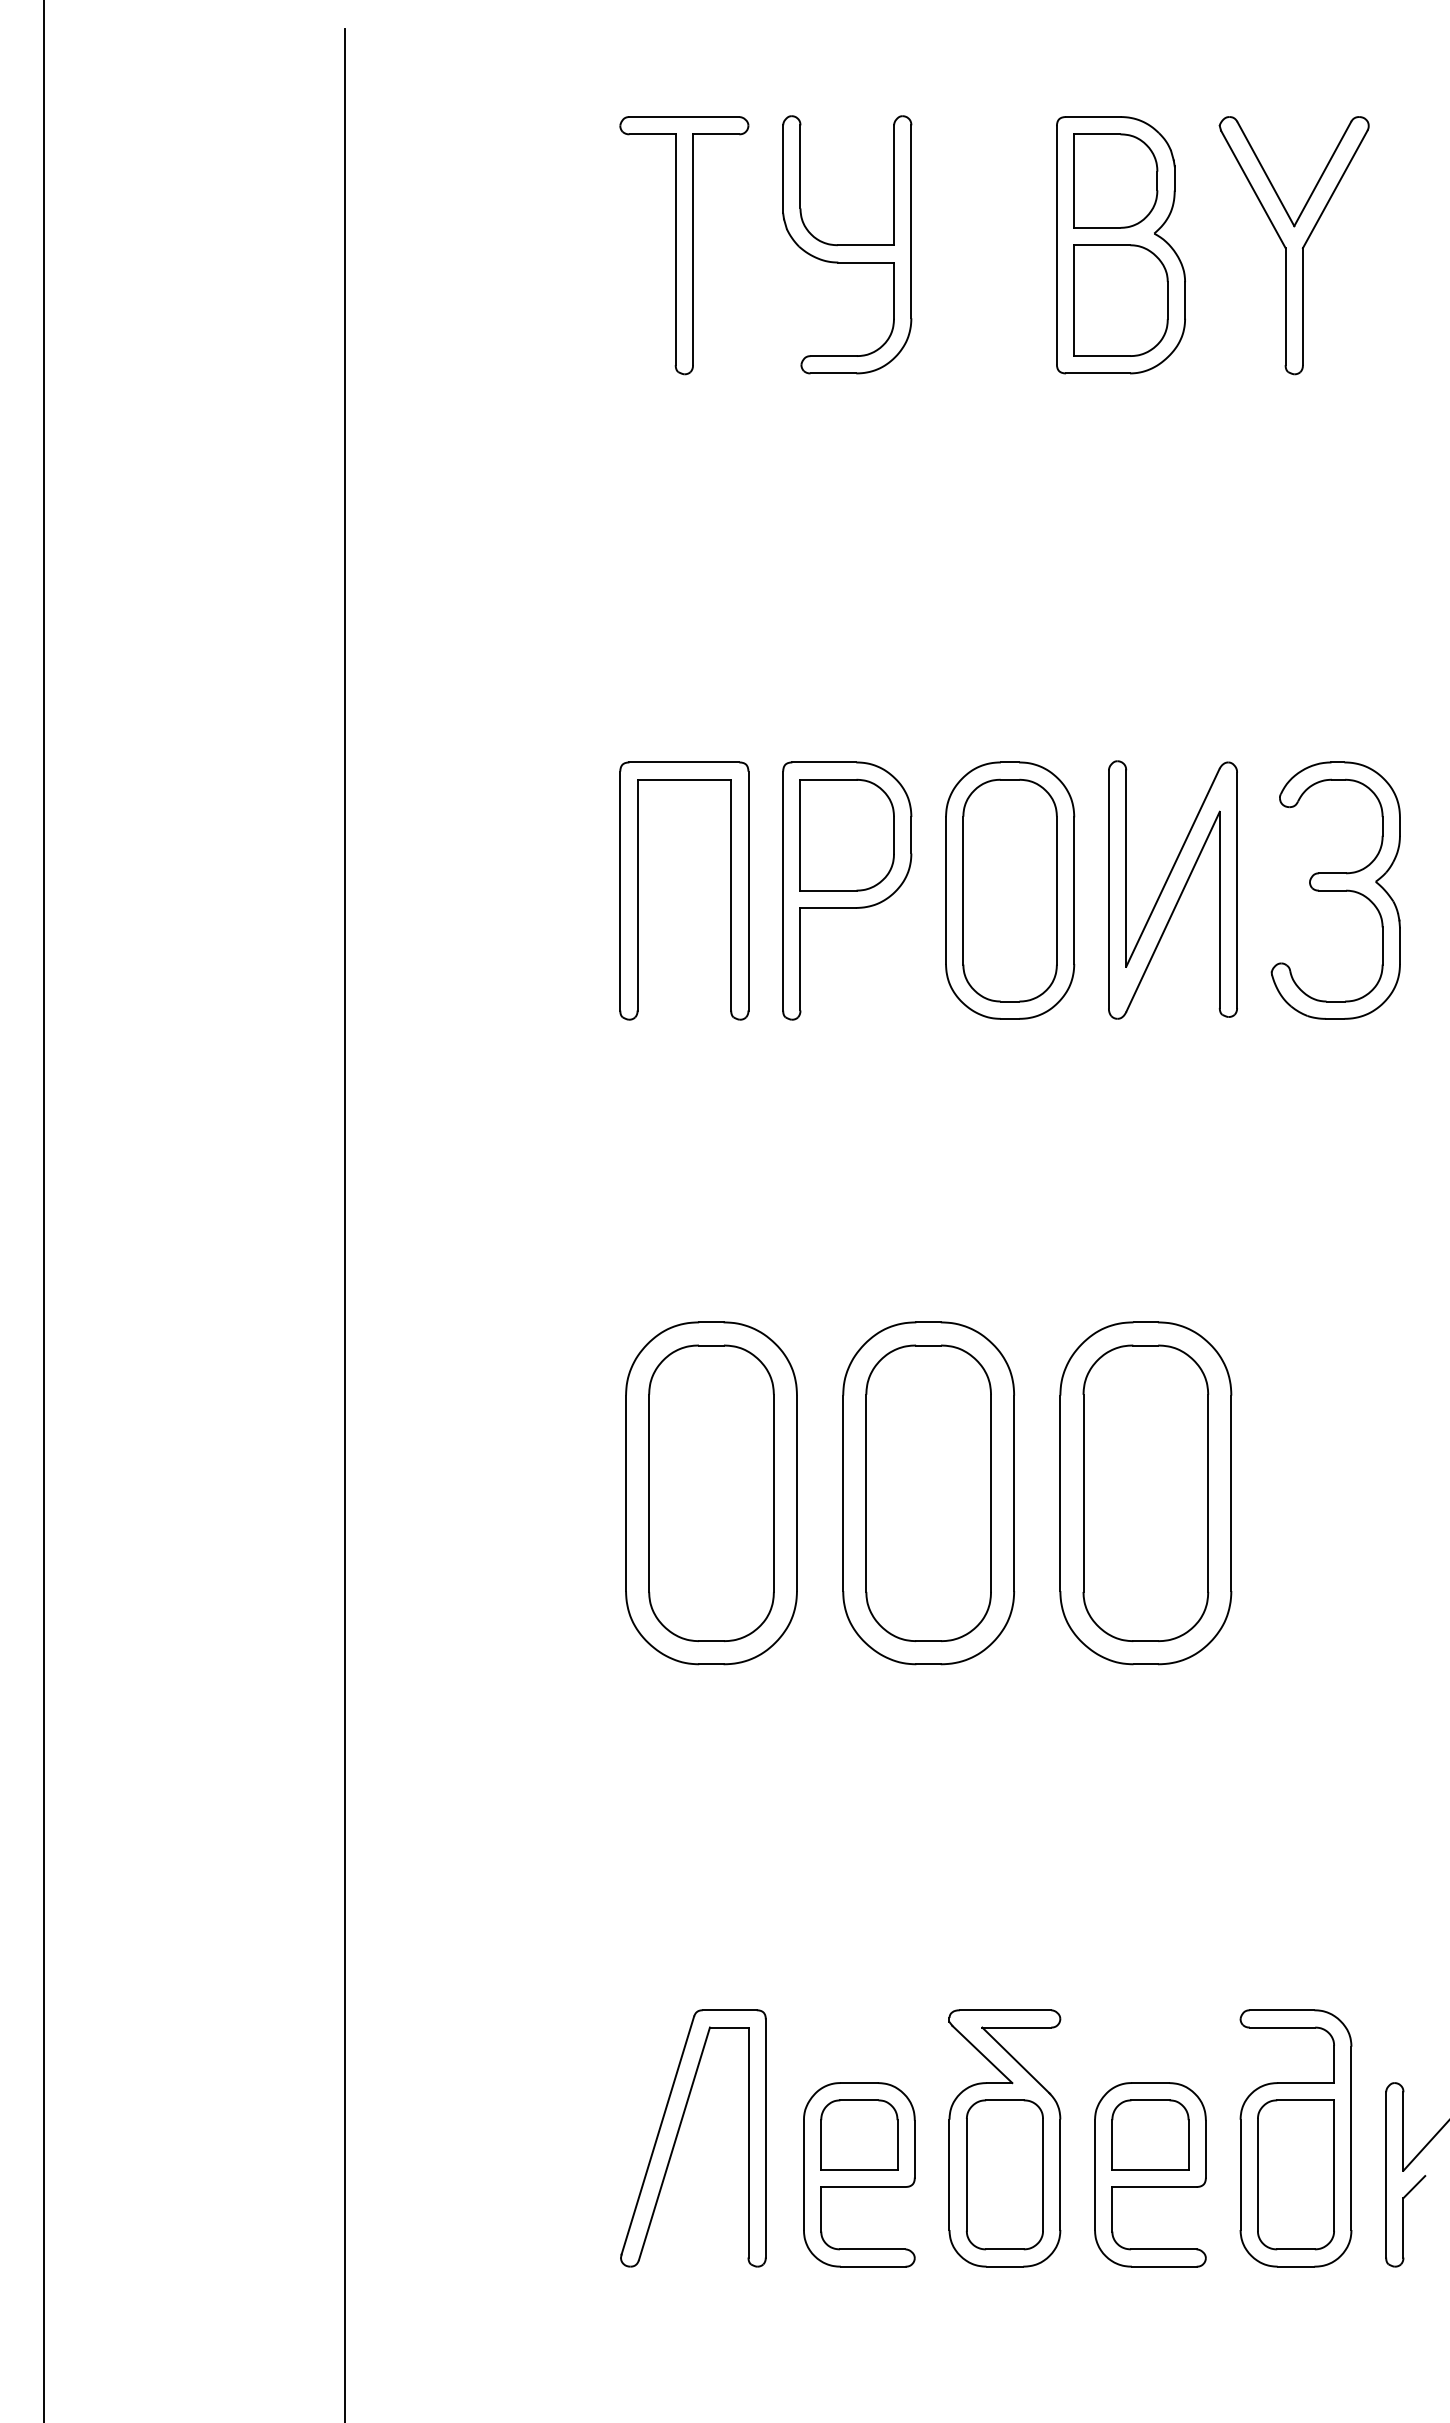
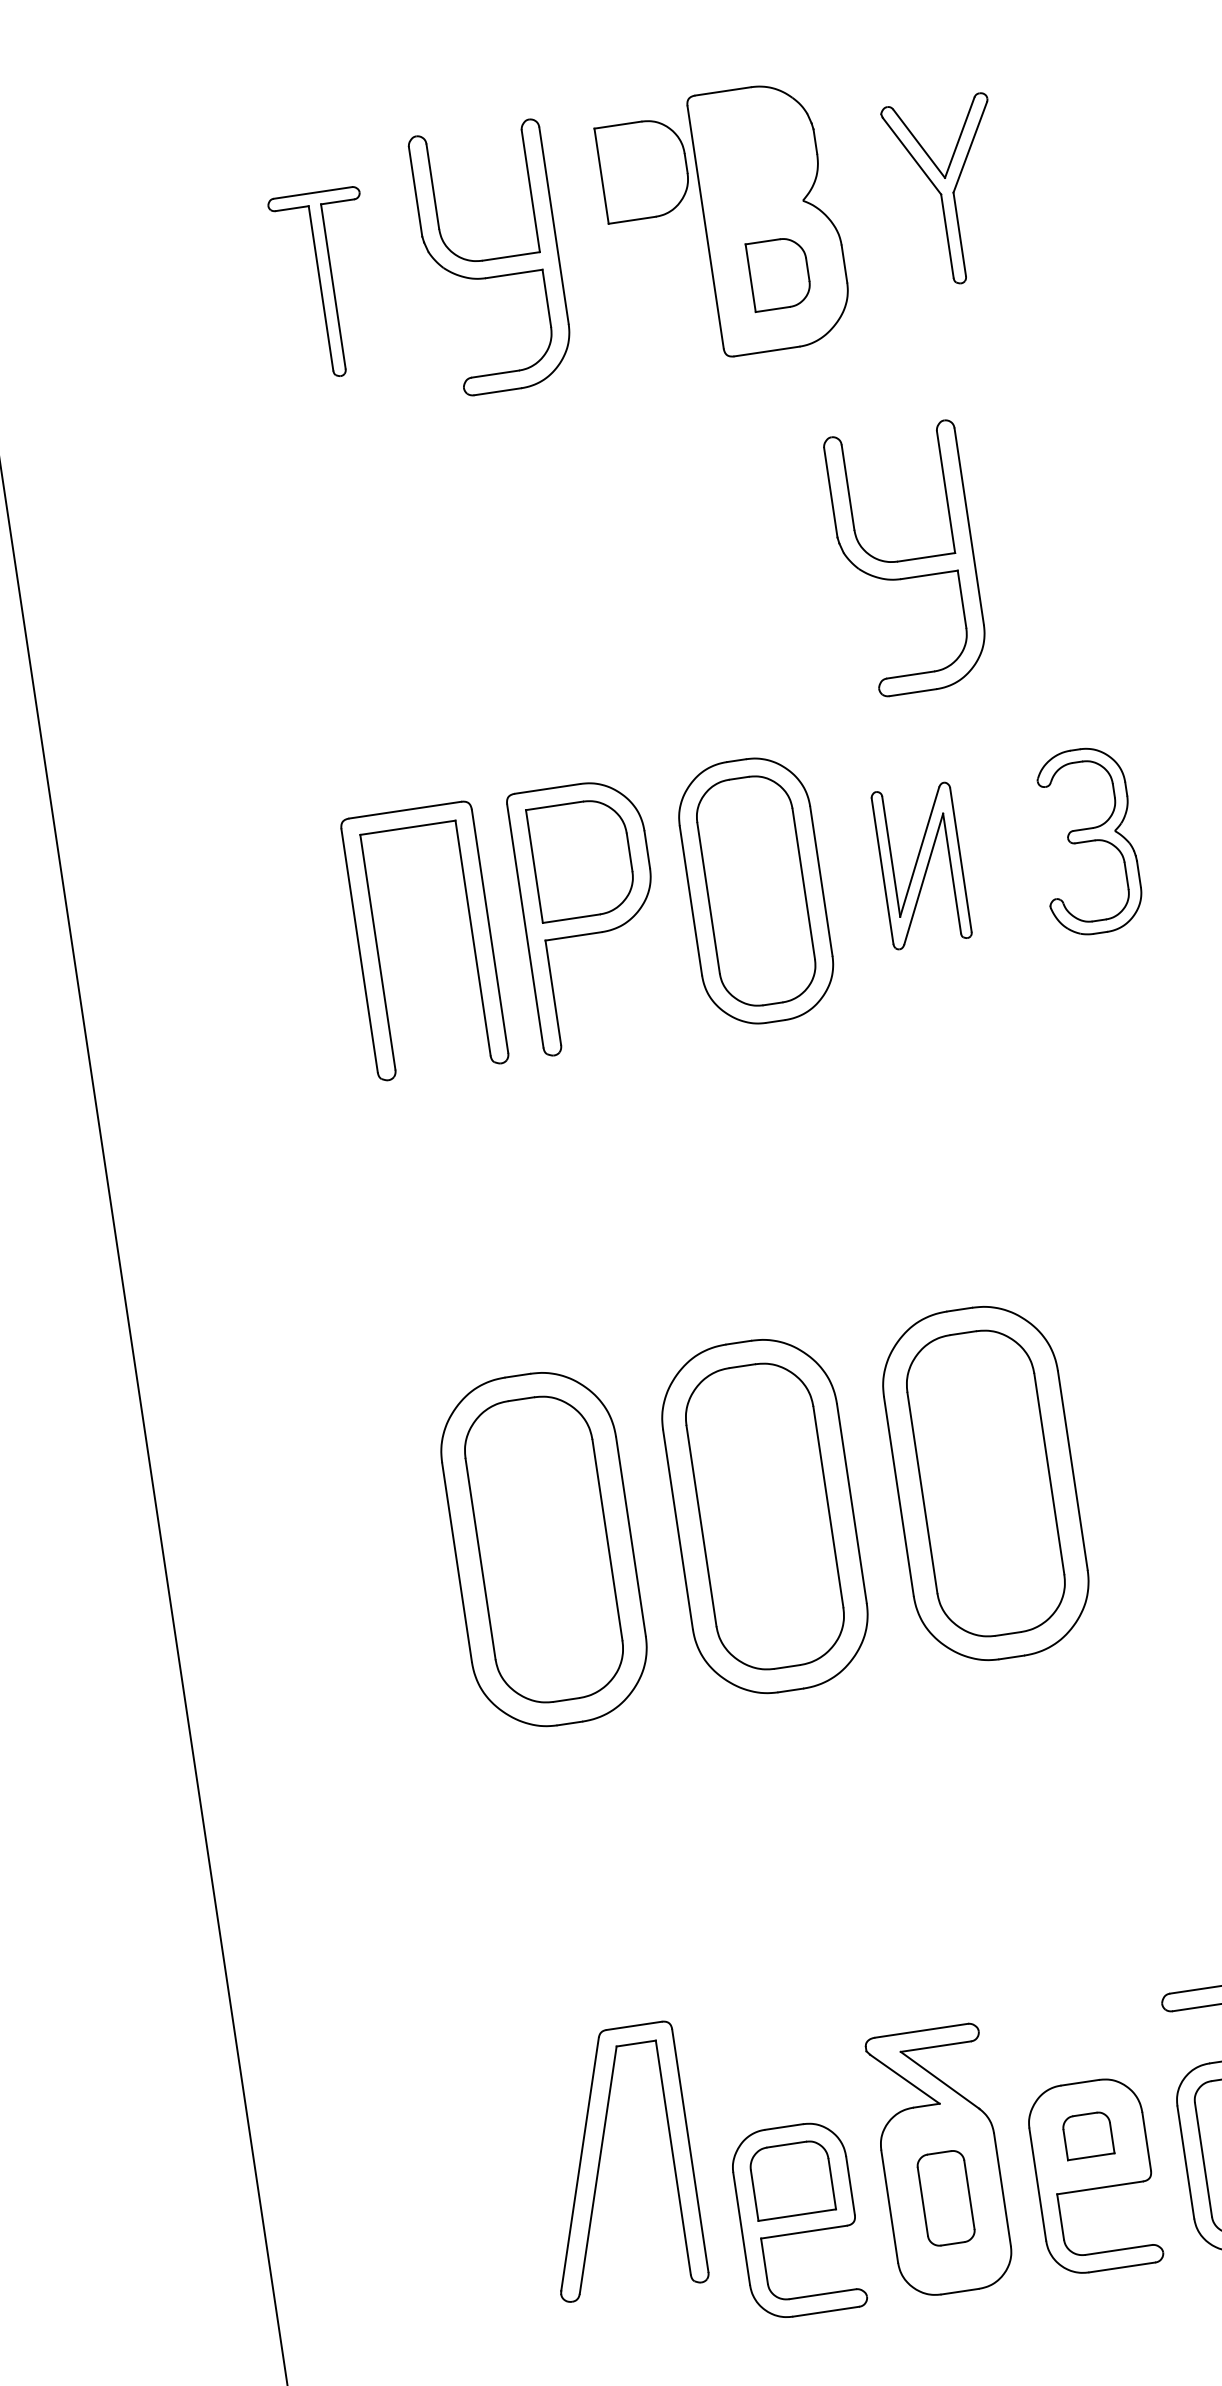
part: (1115, 180) -> (643, 169), moved
part: (684, 245) -> (326, 284), size x0.7
part: (1293, 245) -> (946, 191), size x0.7
part: (1120, 300) -> (778, 273), size x0.6
part: (1203, 593) -> (907, 559), added
part: (1172, 889) -> (921, 865), size x0.6
part: (1335, 890) -> (1087, 841), size x0.7
part: (678, 2134) -> (600, 2160), moved
part: (1150, 2134) -> (1088, 2135), size x0.6
part: (1004, 2174) -> (945, 2197), size x0.6

